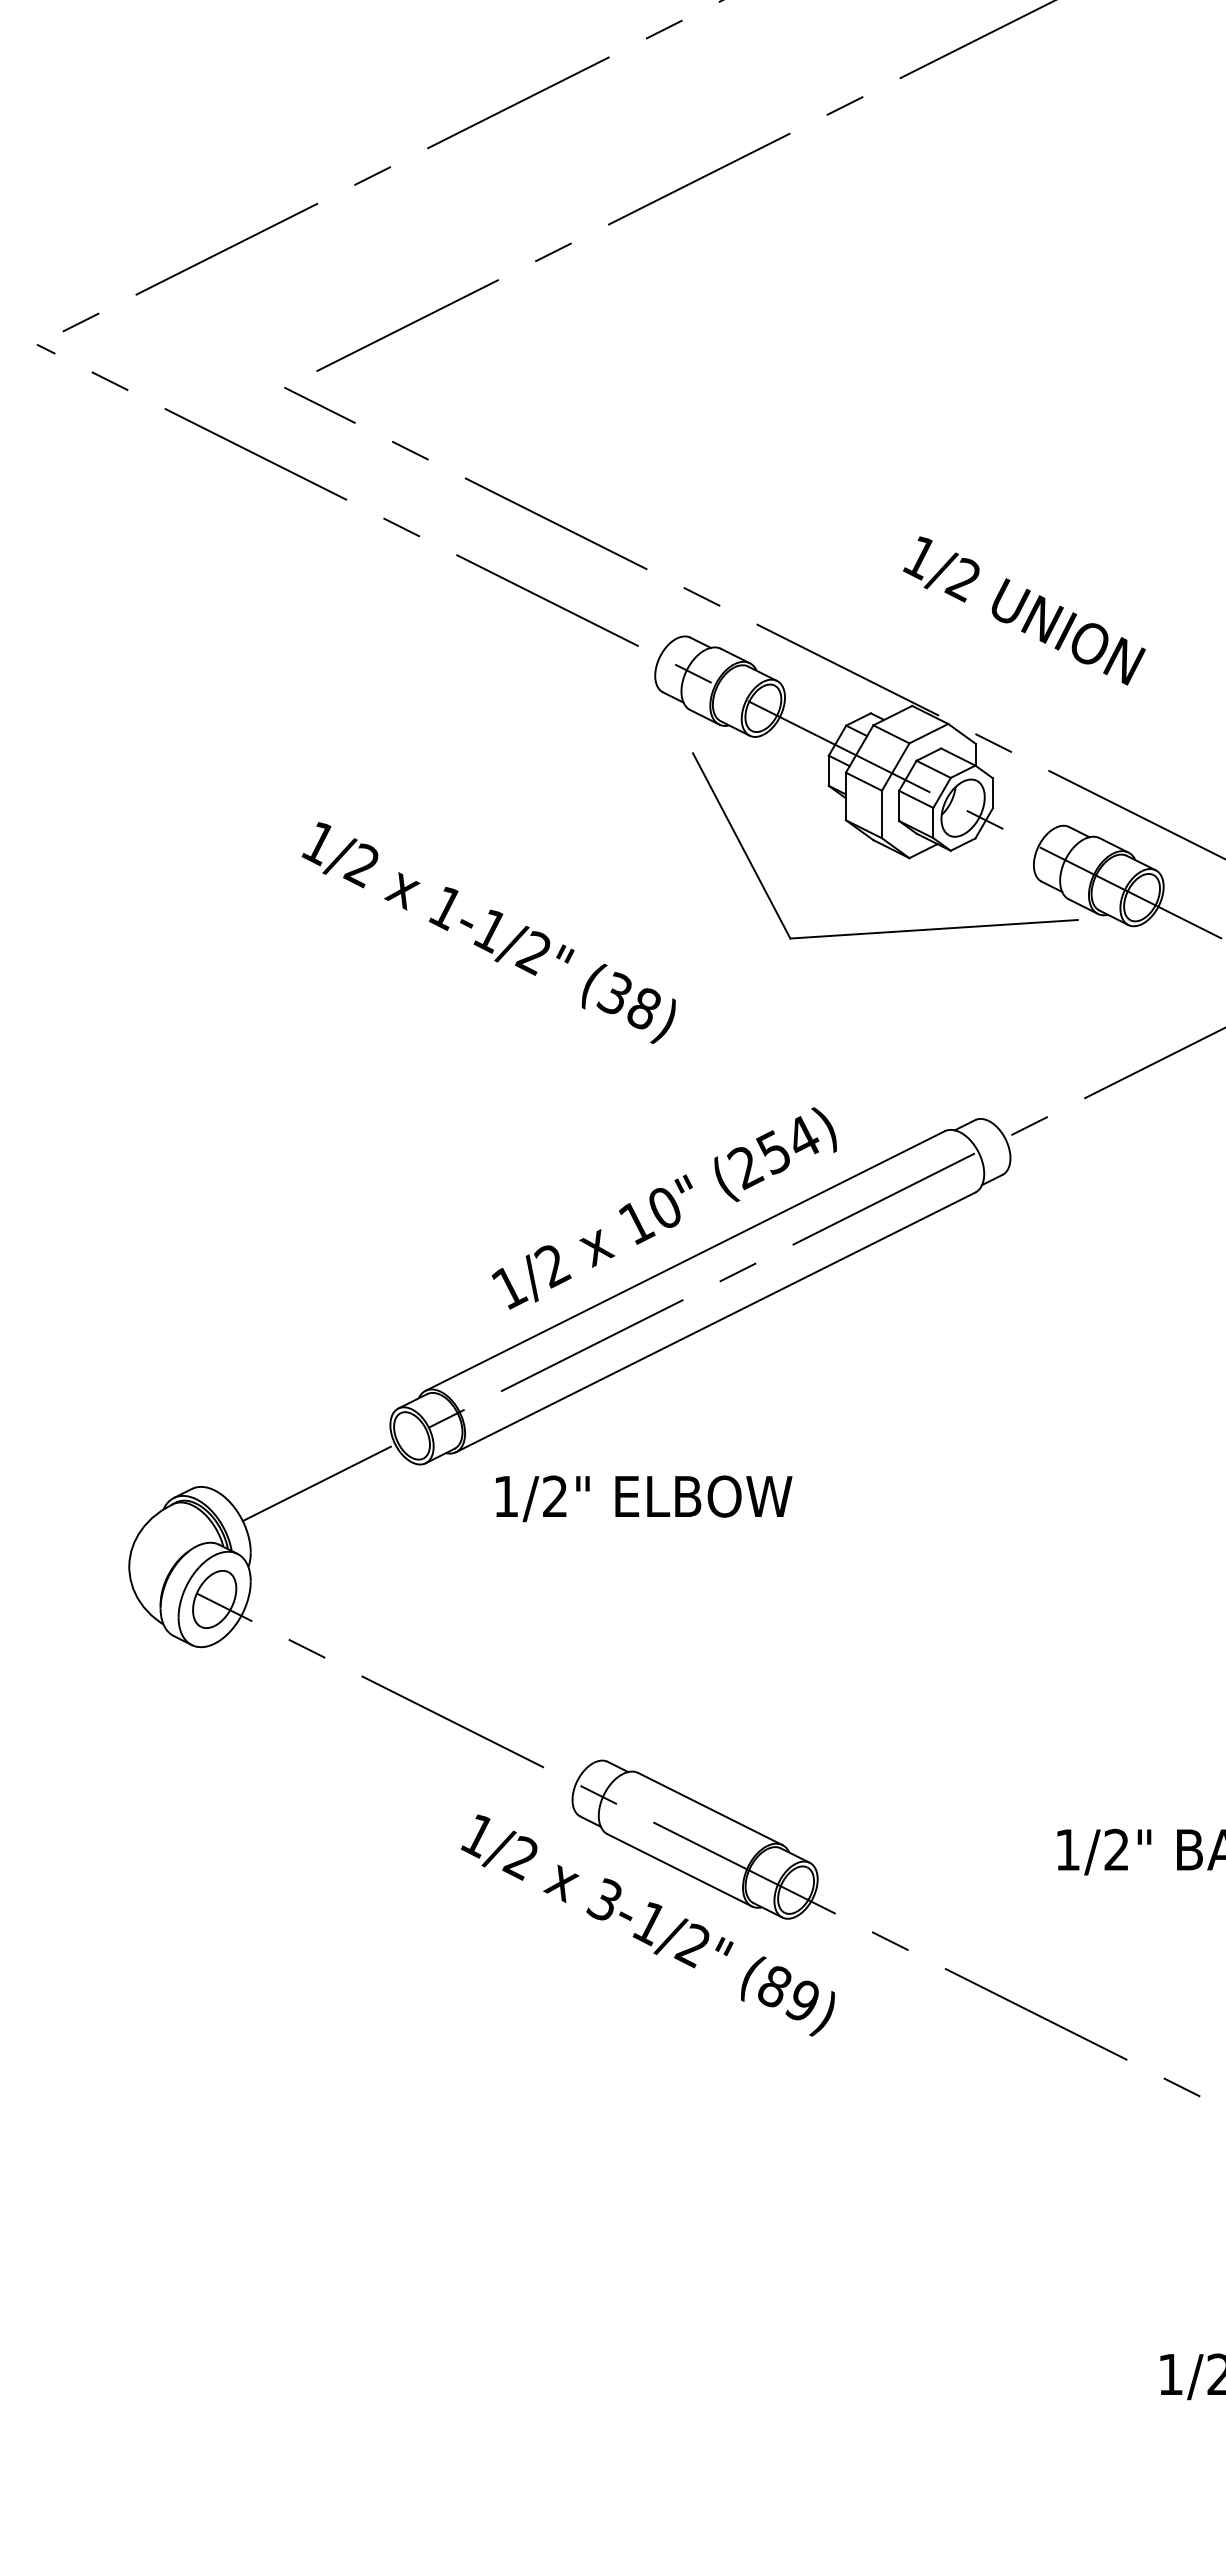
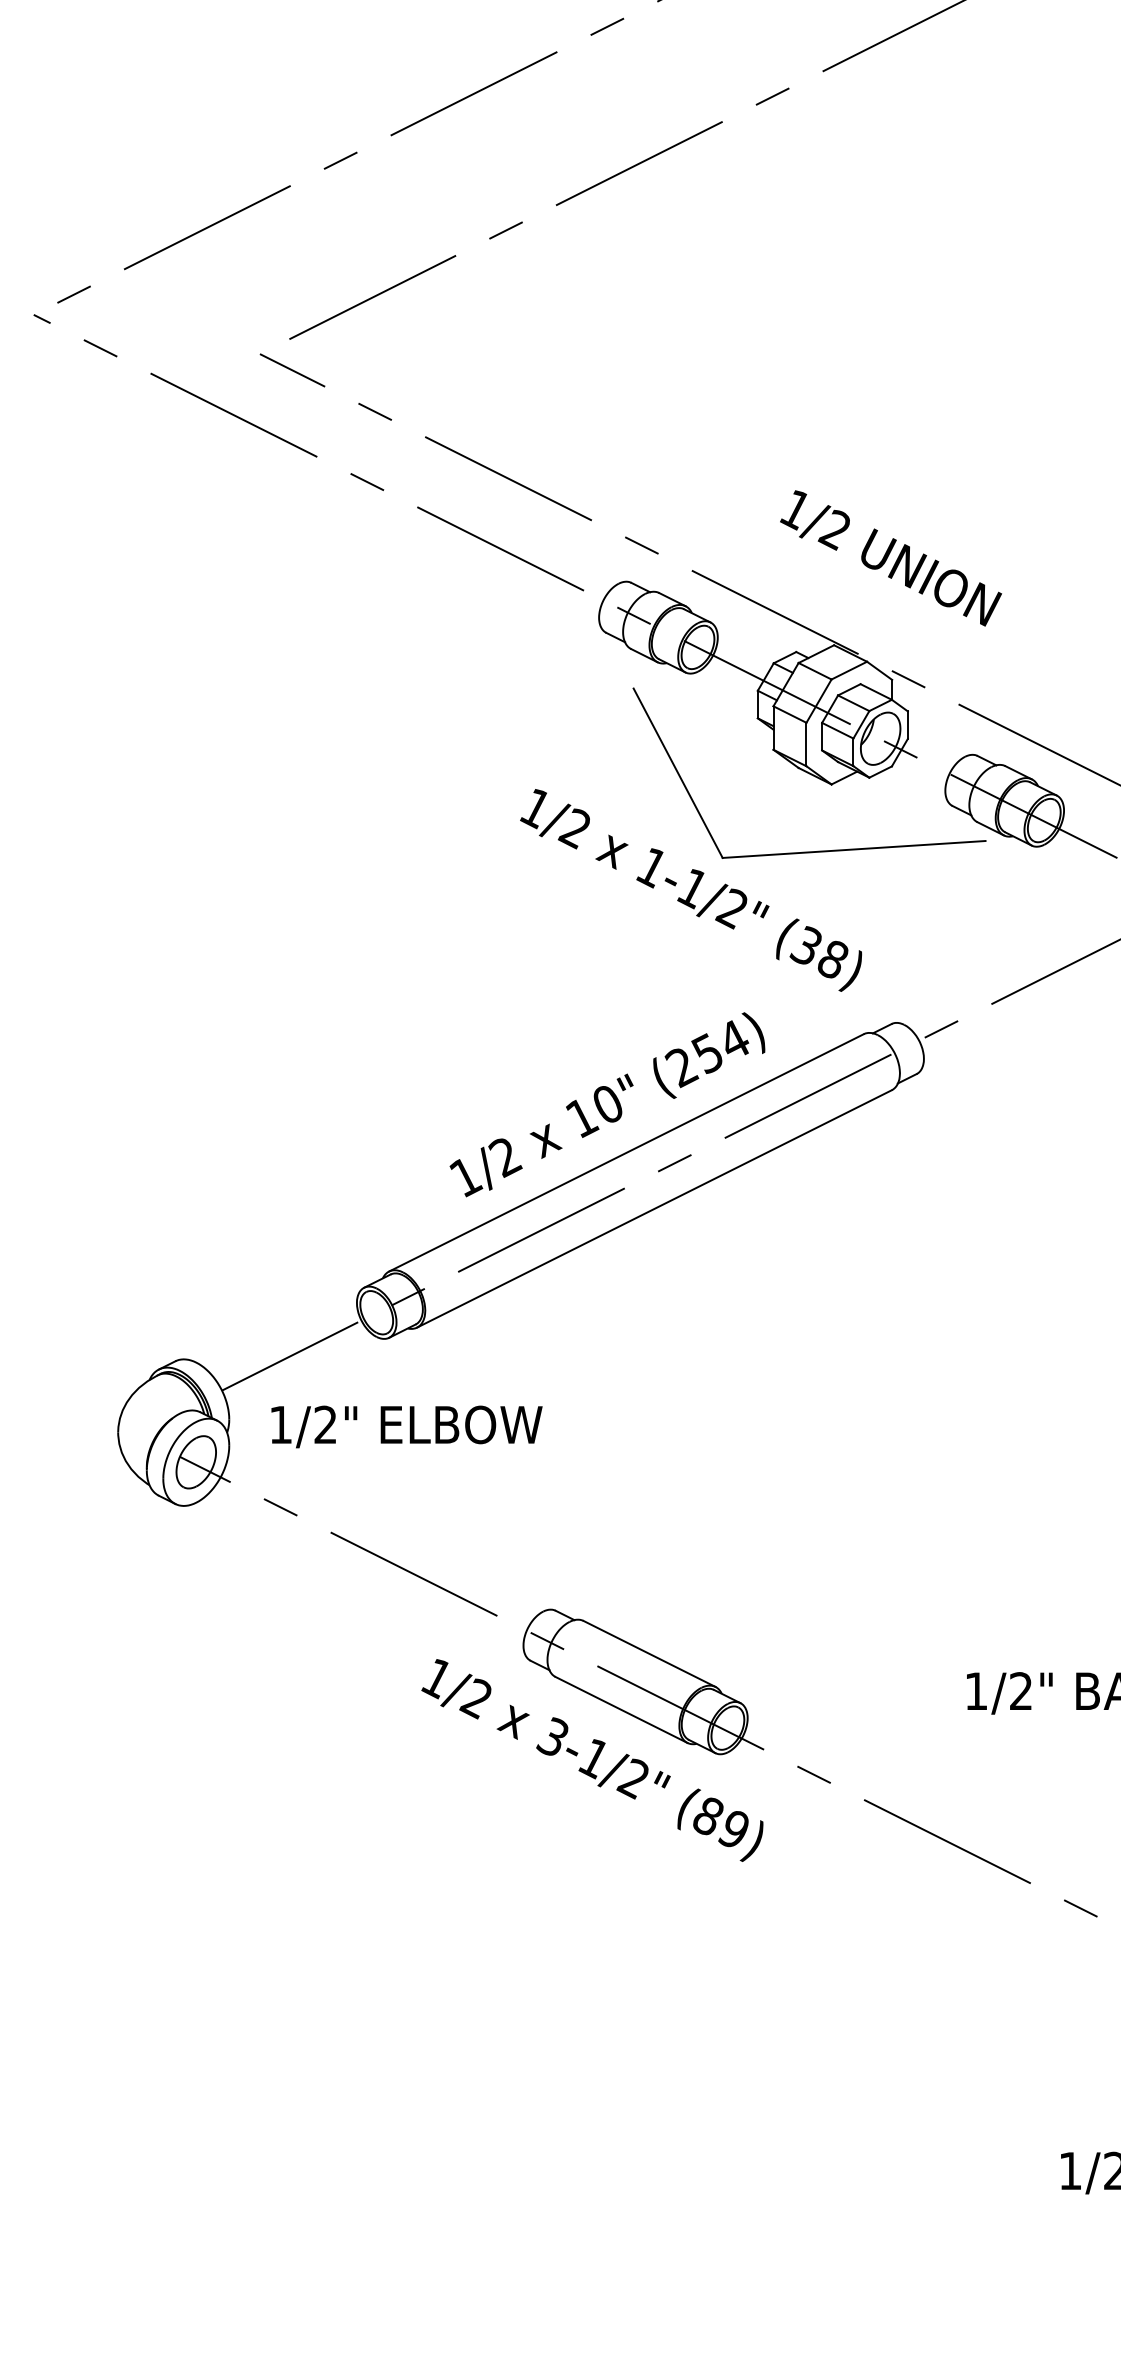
text: (1024, 610) -> (891, 557), moved
text: (488, 932) -> (690, 889), moved
text: (644, 1498) -> (407, 1426), moved

